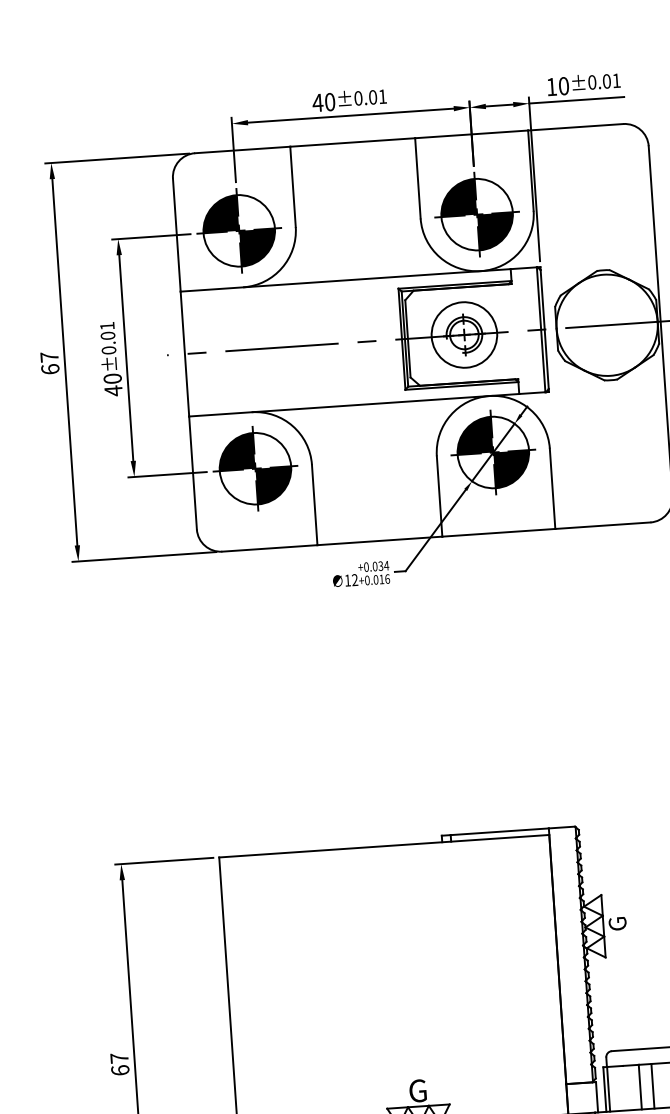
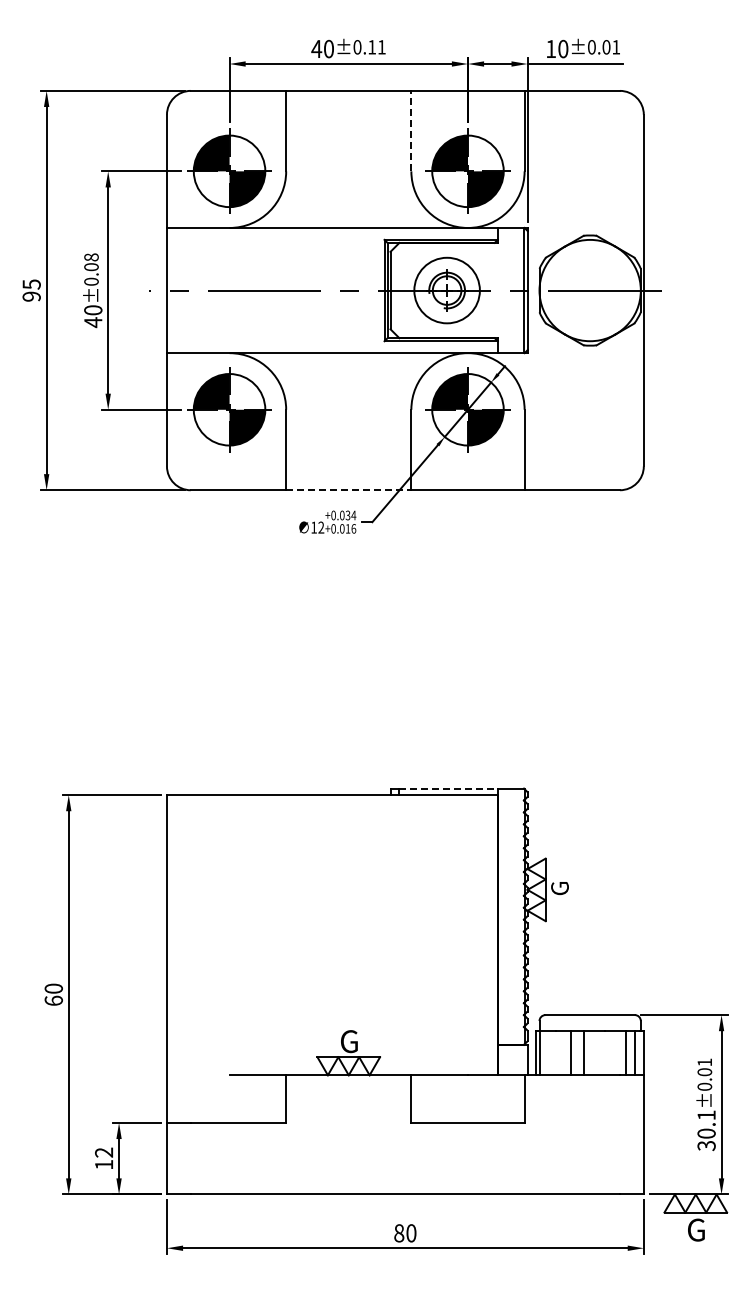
text: (373, 97) -> (372, 47), ±0.01 -> ±0.11
line: (417, 177) -> (411, 130), solid -> dashed
text: (107, 326) -> (91, 257), ±0.01 -> ±0.08
text: (49, 363) -> (31, 290), 67 -> 95
line: (379, 541) -> (348, 490), solid -> dashed
line: (500, 831) -> (449, 788), solid -> dashed
text: (119, 1058) -> (53, 988), 67 -> 60

